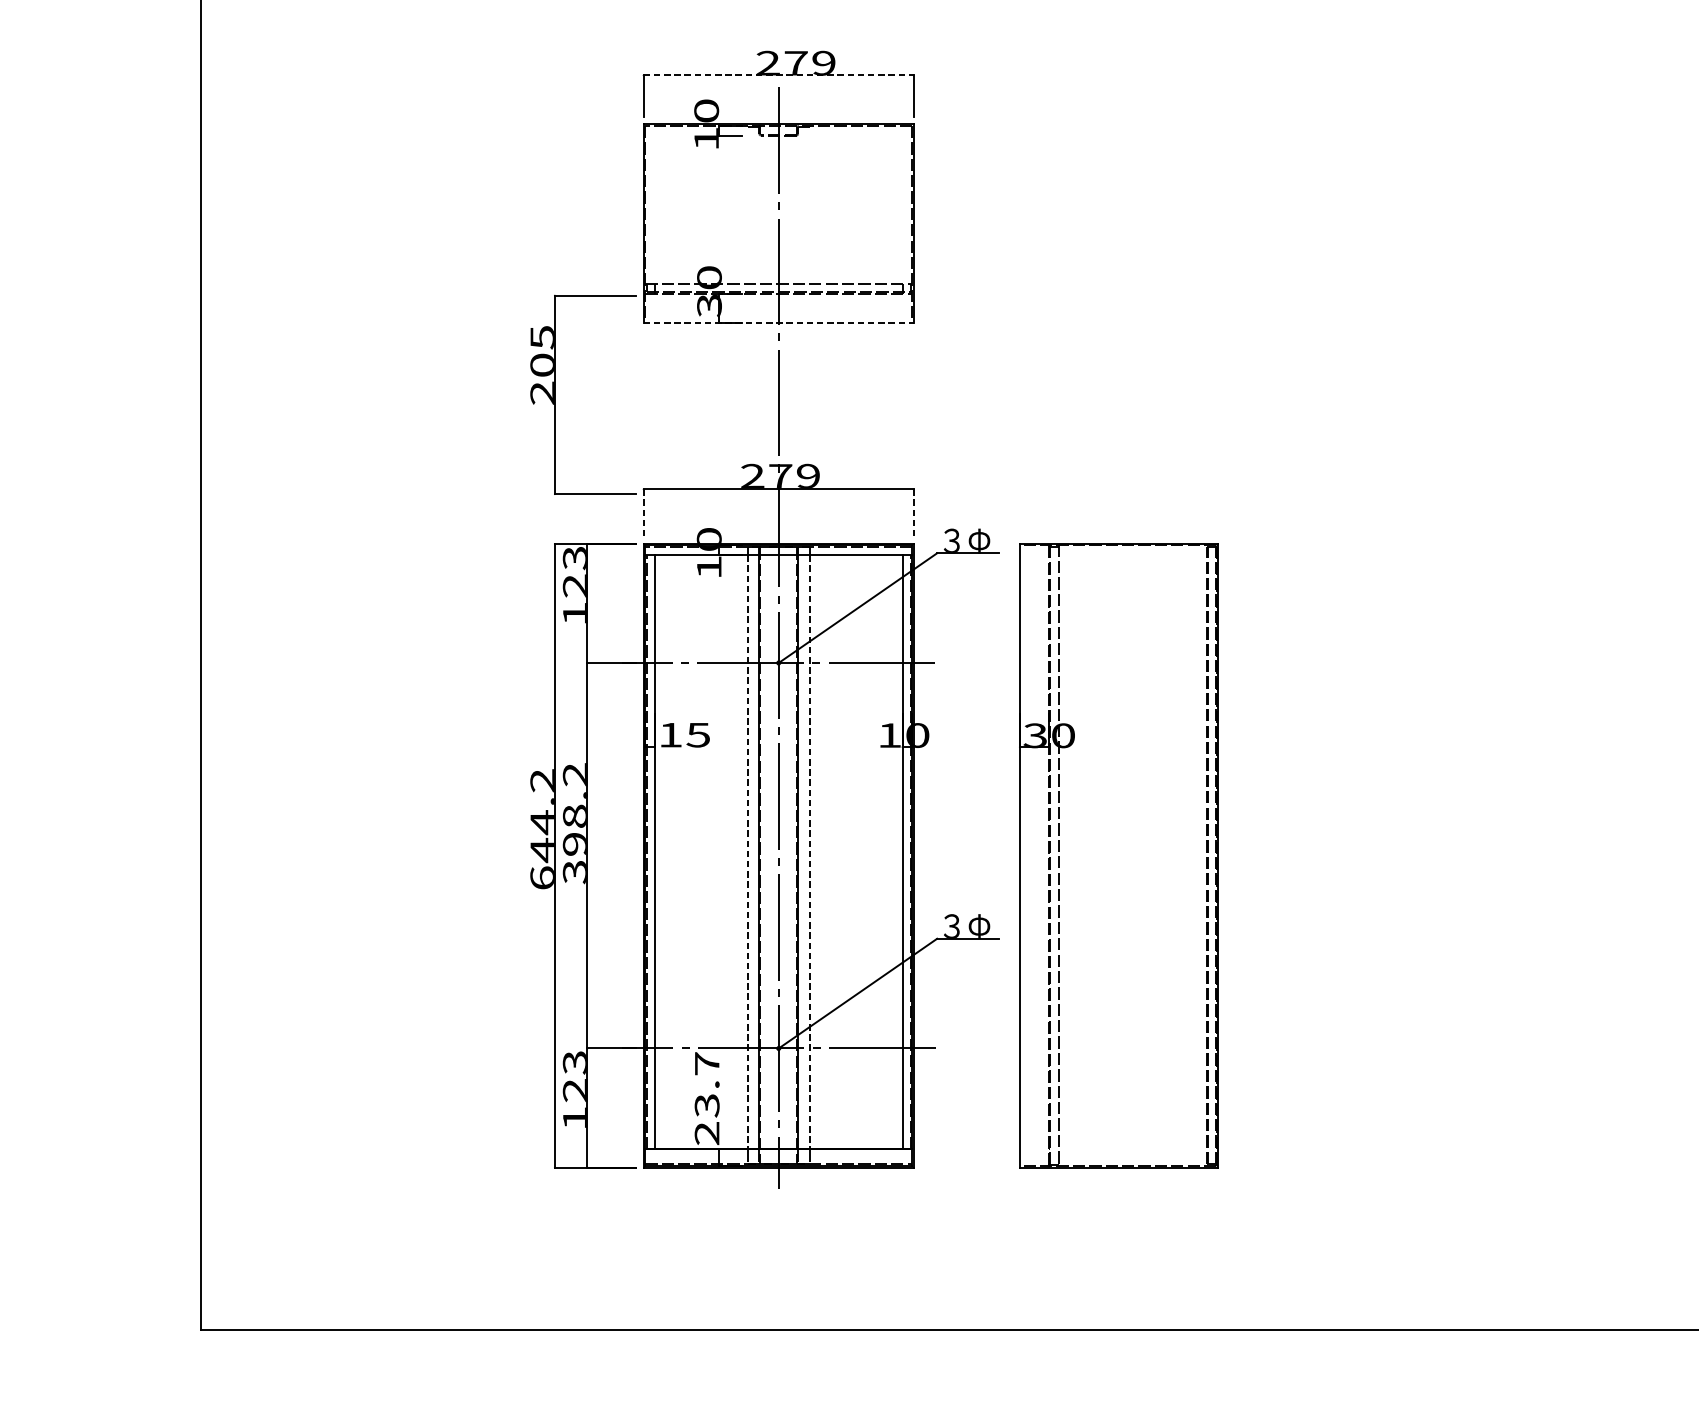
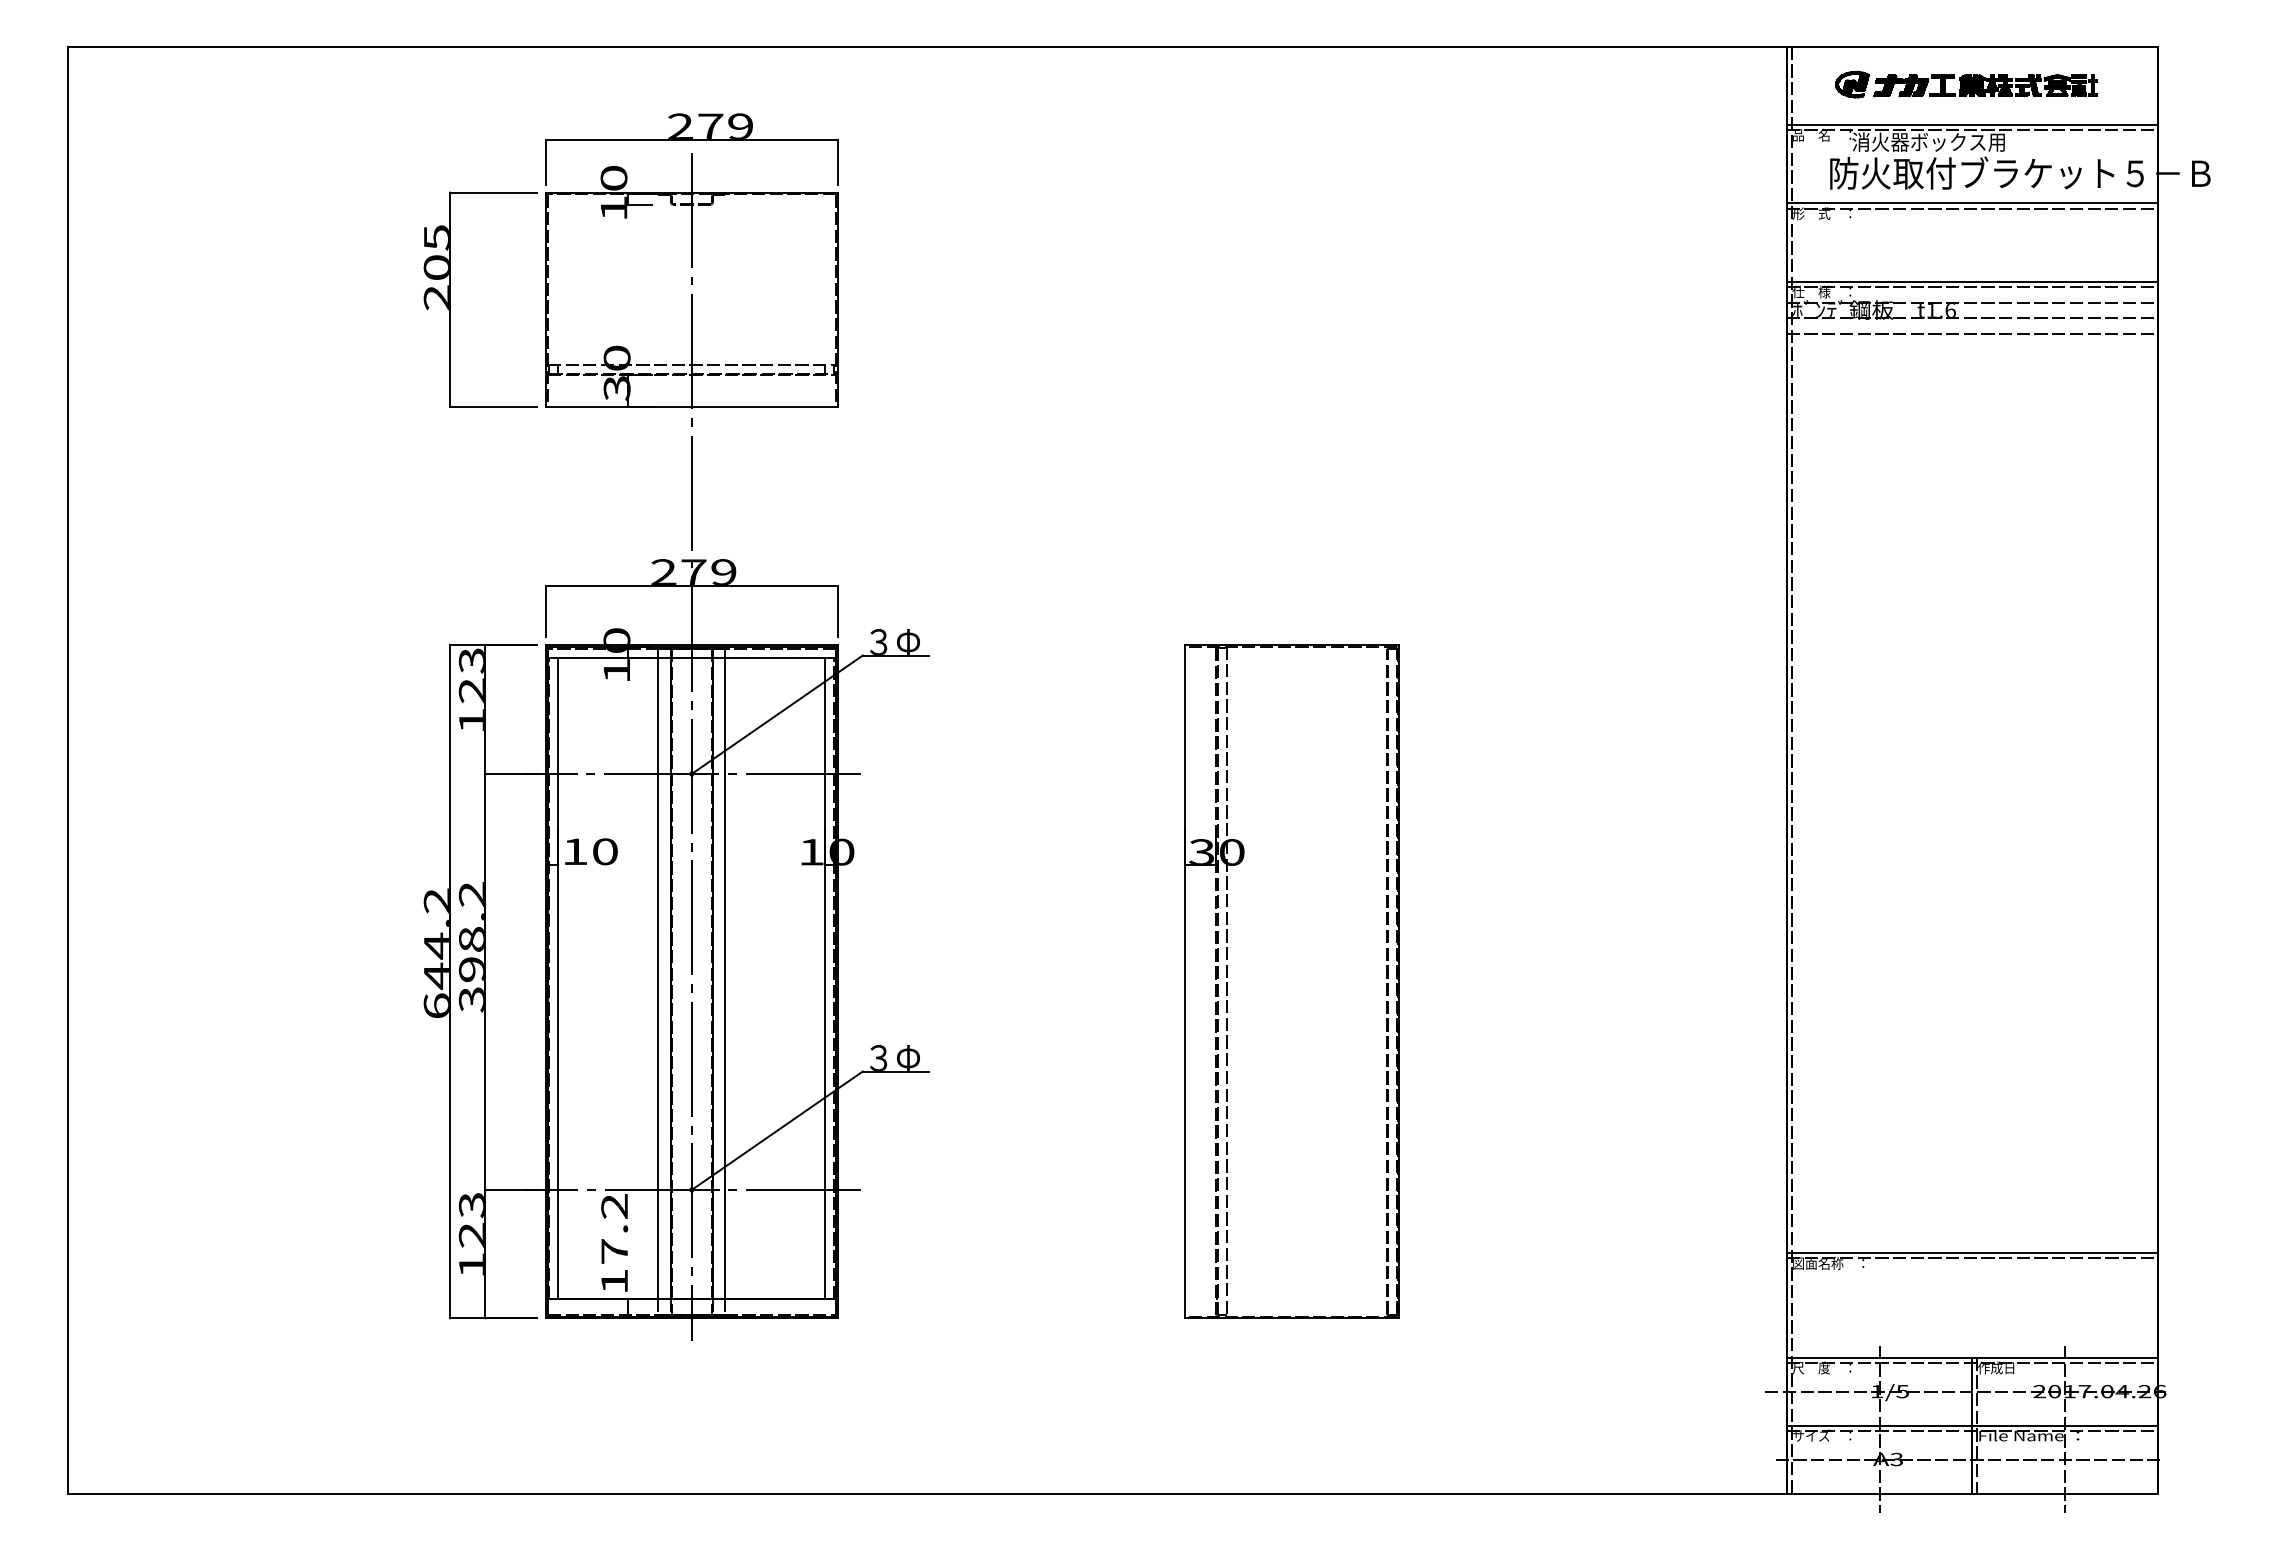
line: (778, 75) -> (691, 139), dashed -> solid
line: (778, 322) -> (691, 406), dashed -> solid
part: (555, 394) -> (450, 299), moved
line: (644, 513) -> (546, 612), dashed -> solid
line: (913, 513) -> (837, 612), dashed -> solid
text: (697, 734) -> (604, 851), 15 -> 10
line: (747, 852) -> (658, 978), dashed -> solid
line: (809, 852) -> (725, 978), dashed -> solid
part: (1118, 855) -> (1291, 981), moved
text: (707, 1098) -> (614, 1243), 23.7 -> 17.2

